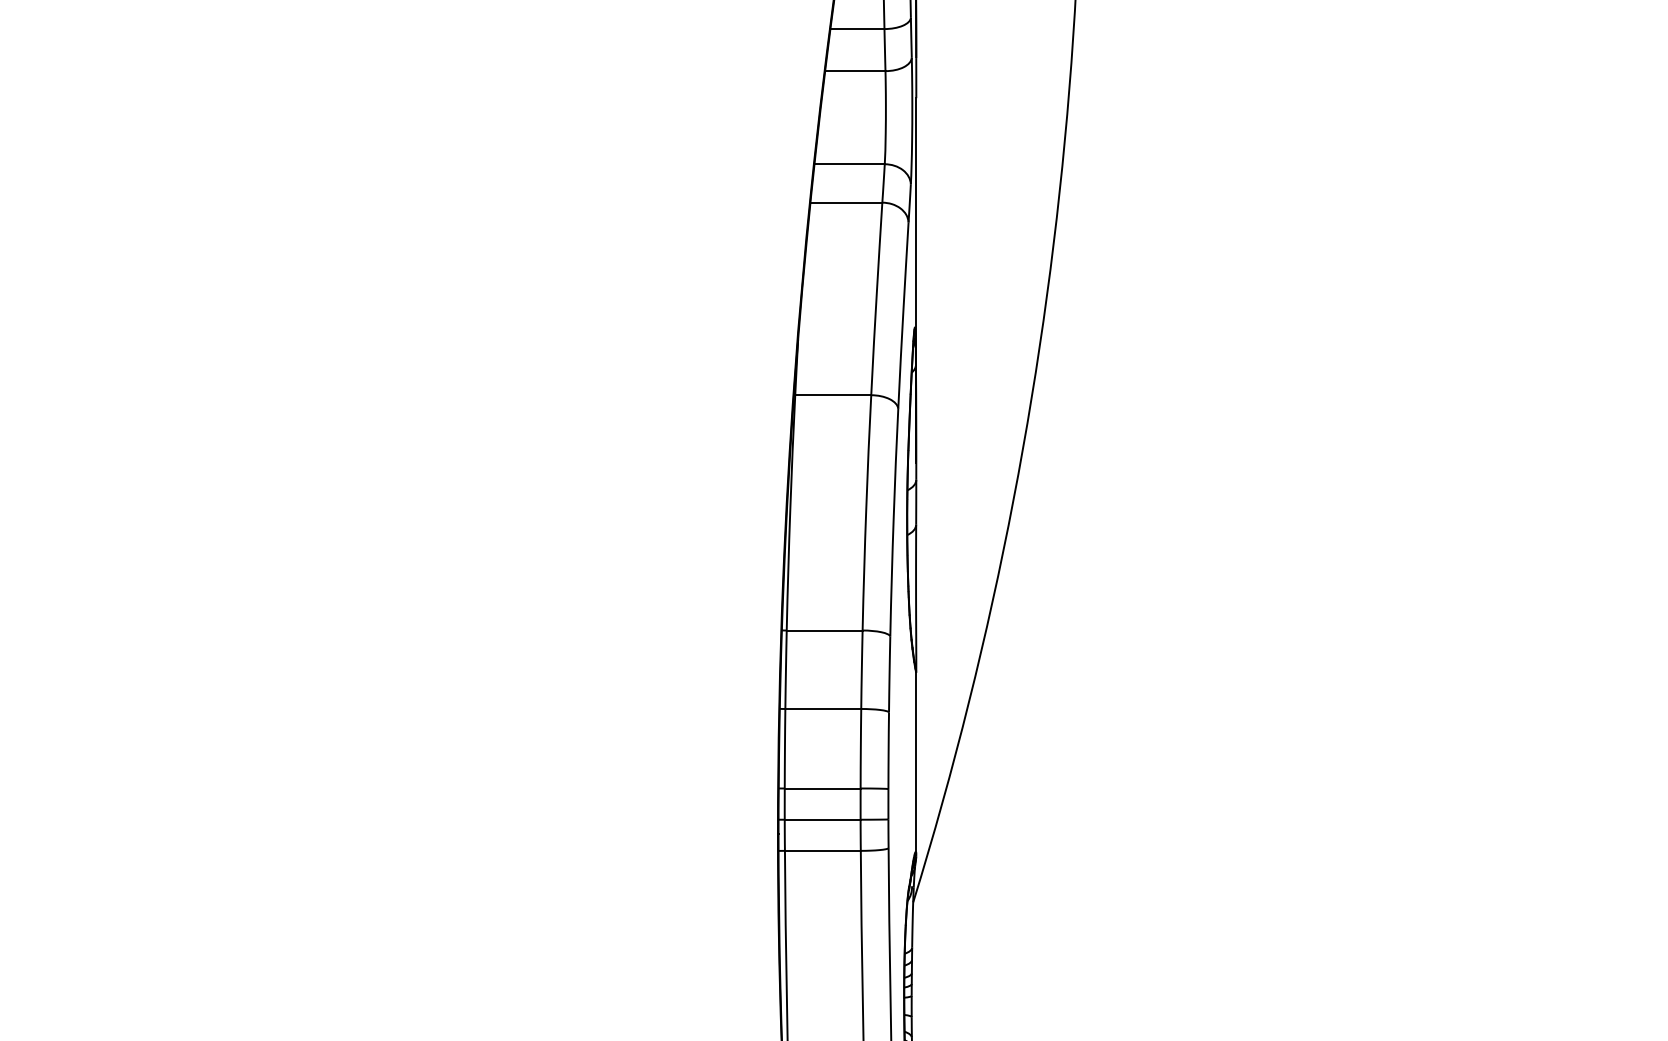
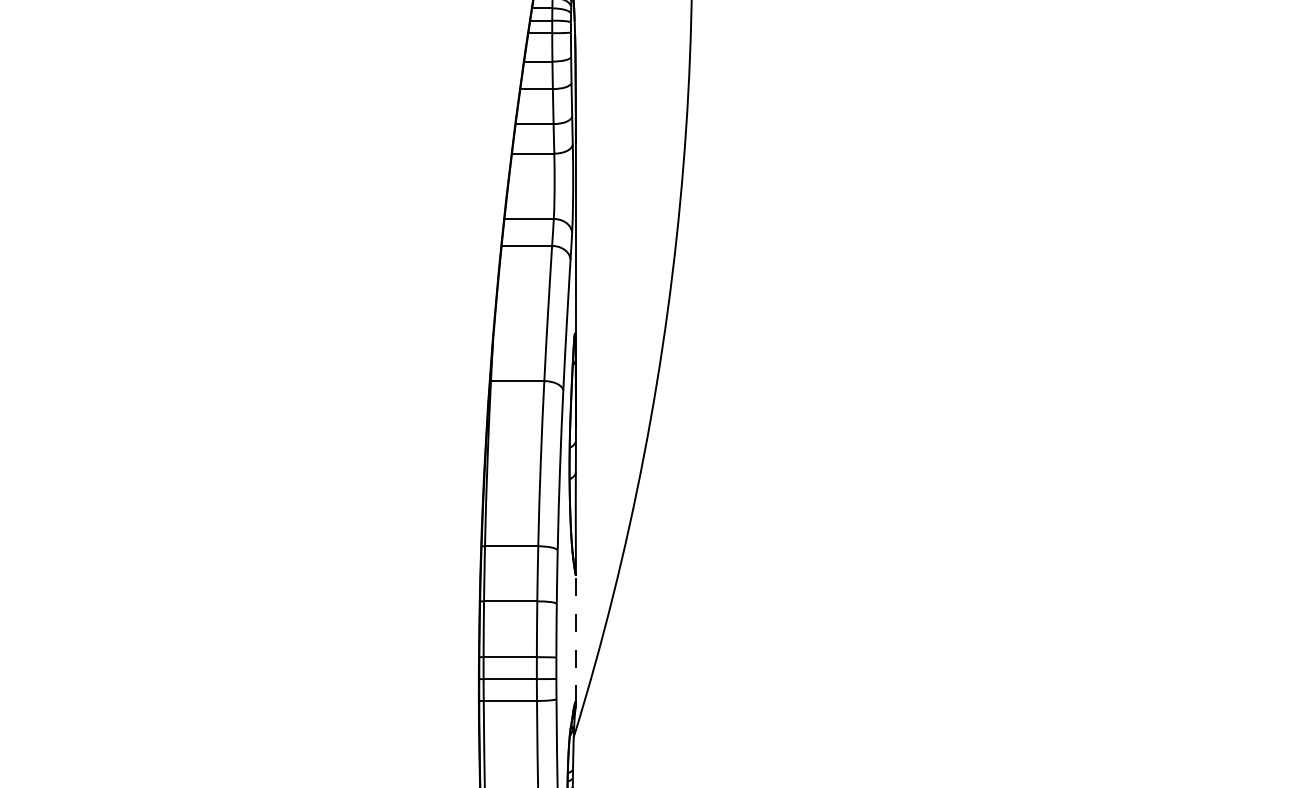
line: (915, 759) -> (575, 636), solid -> dashed

